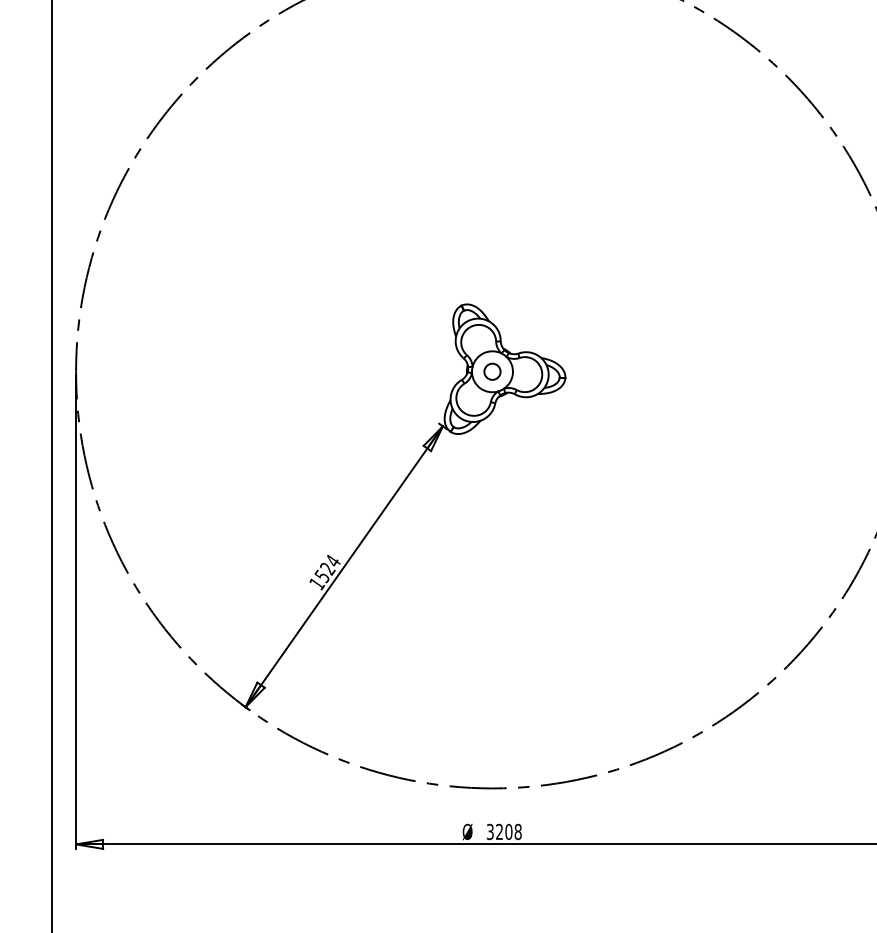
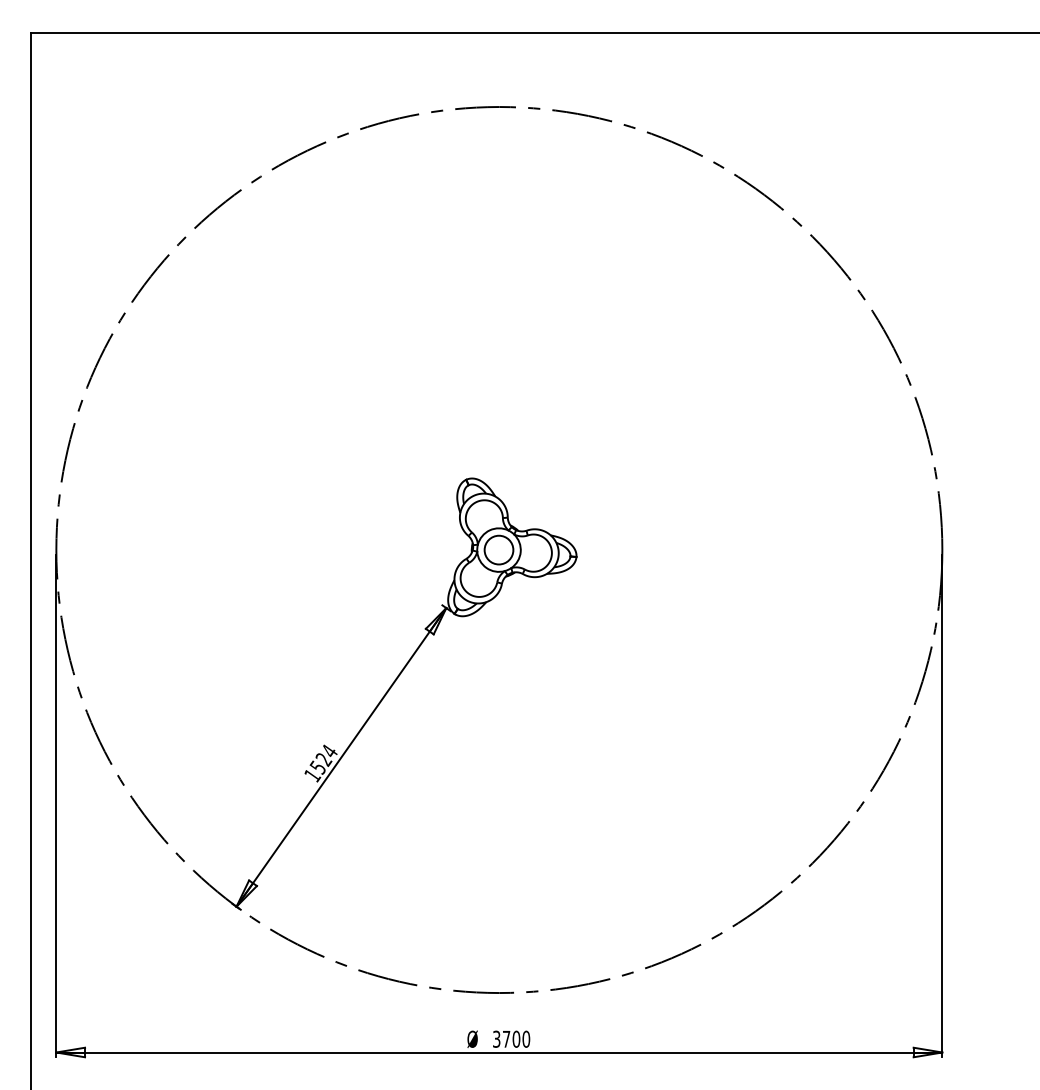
circle: (492, 371) -> (498, 549), size x1.67
text: (508, 831) -> (516, 1038), 3208 -> 3700

